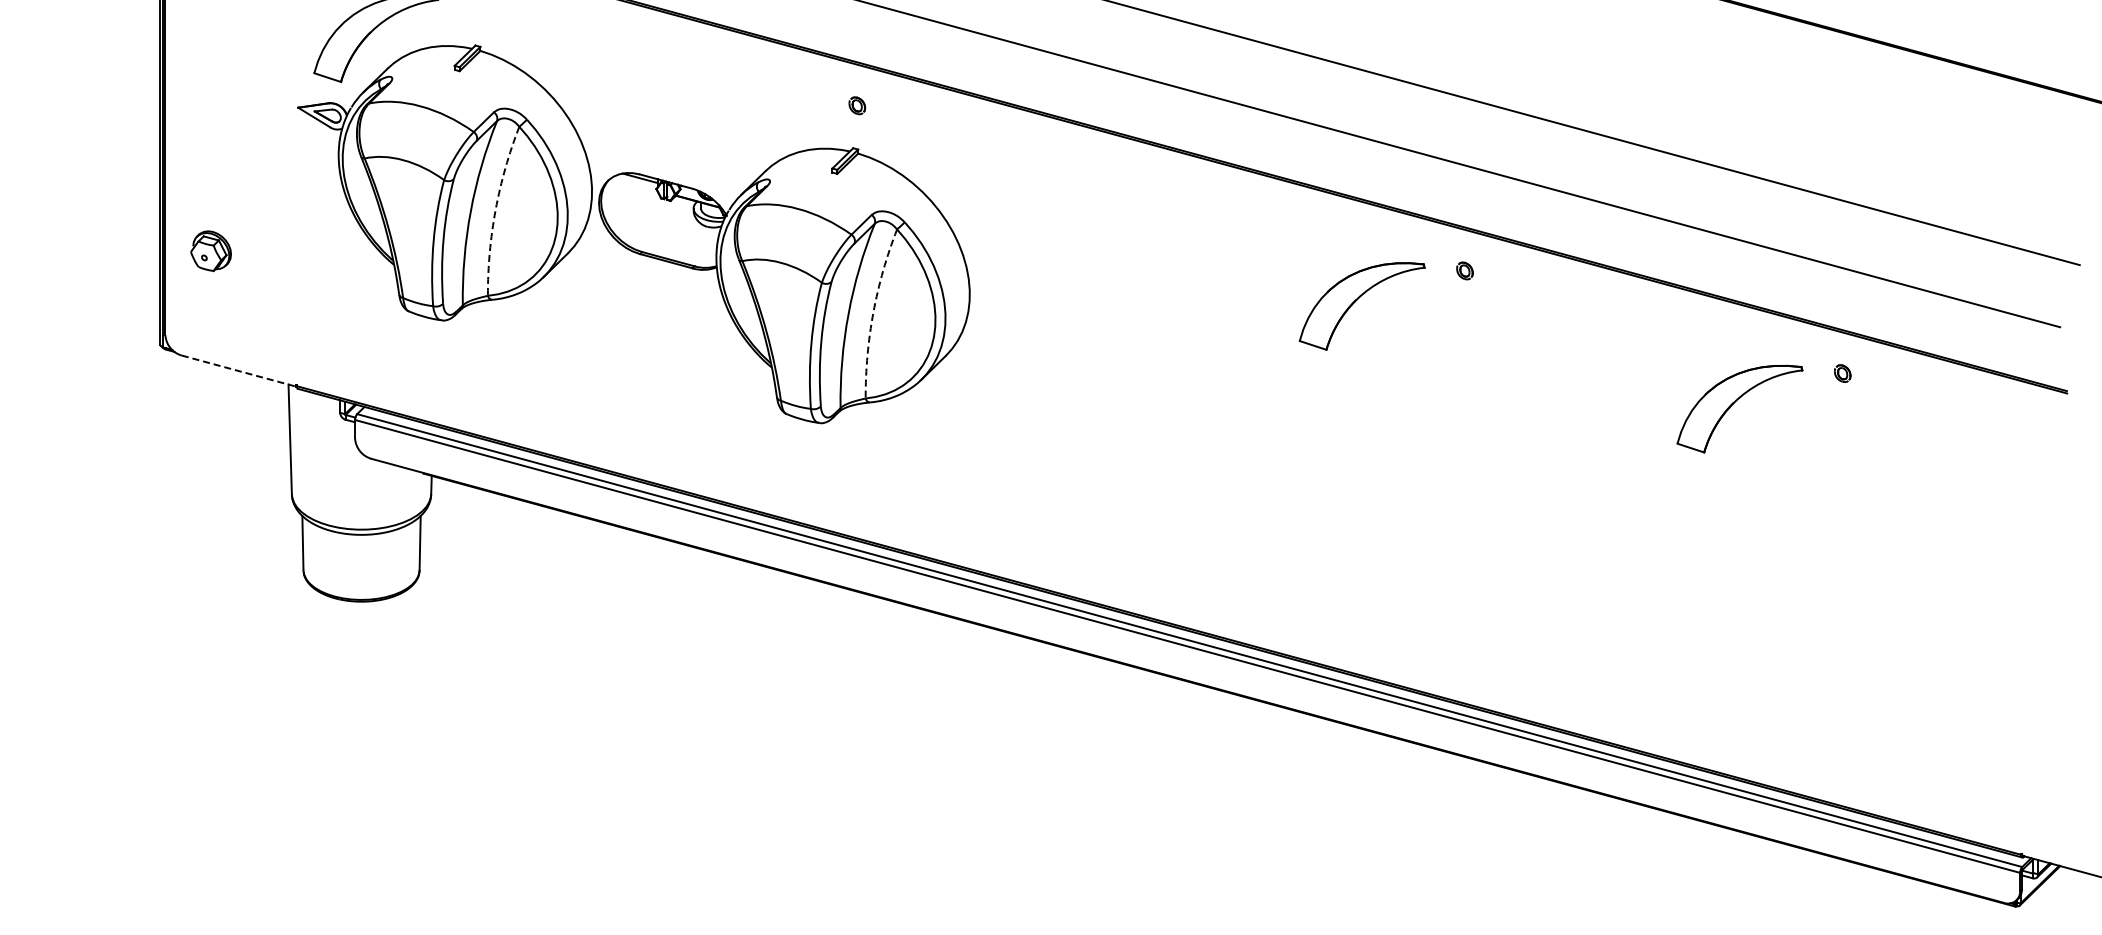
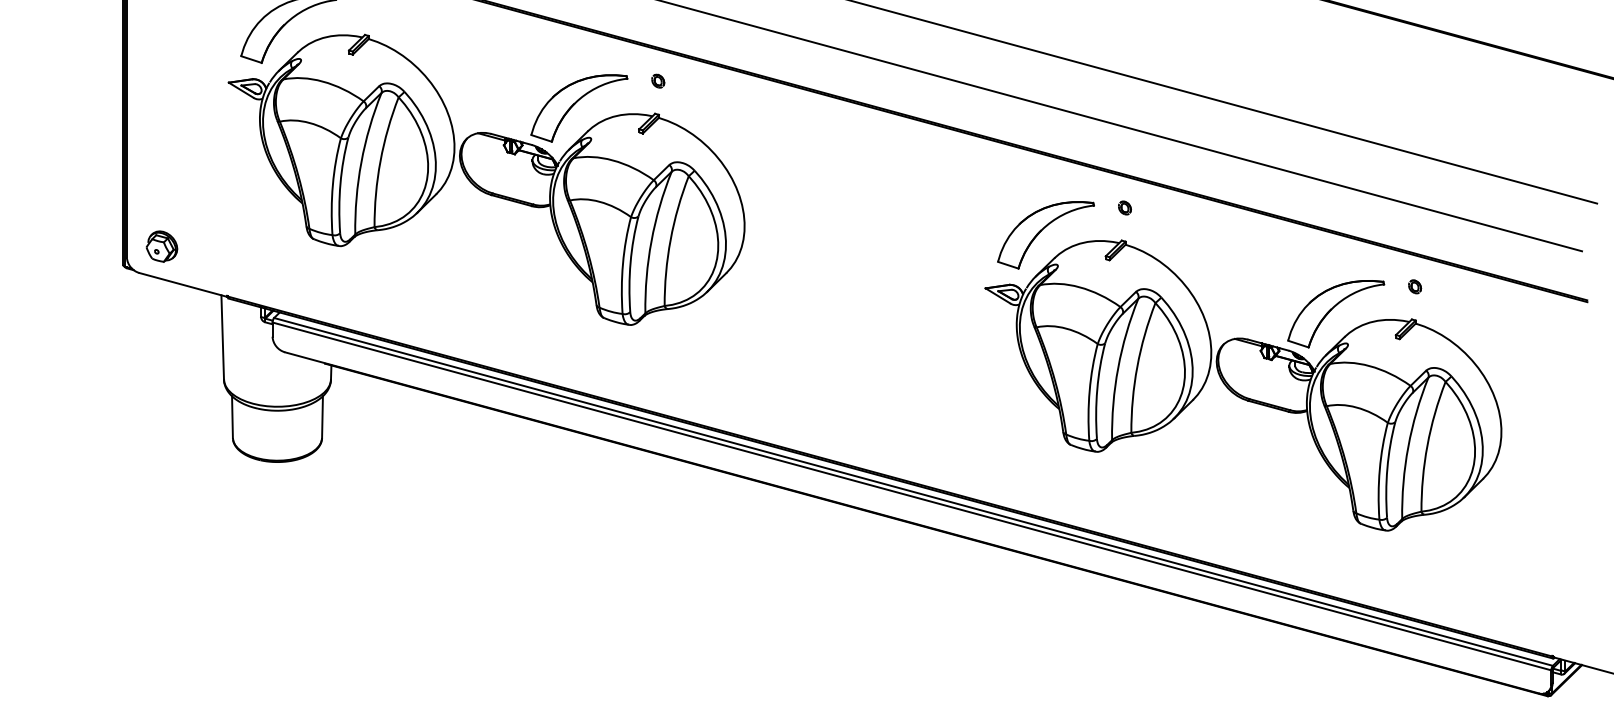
part: (749, 135) -> (575, 104), added
arc: (495, 209) -> (380, 160), dashed -> solid
part: (210, 251) -> (161, 246), moved
arc: (873, 312) -> (670, 239), dashed -> solid
line: (239, 371) -> (183, 285), dashed -> solid
part: (1619, 501) -> (1243, 385), added

